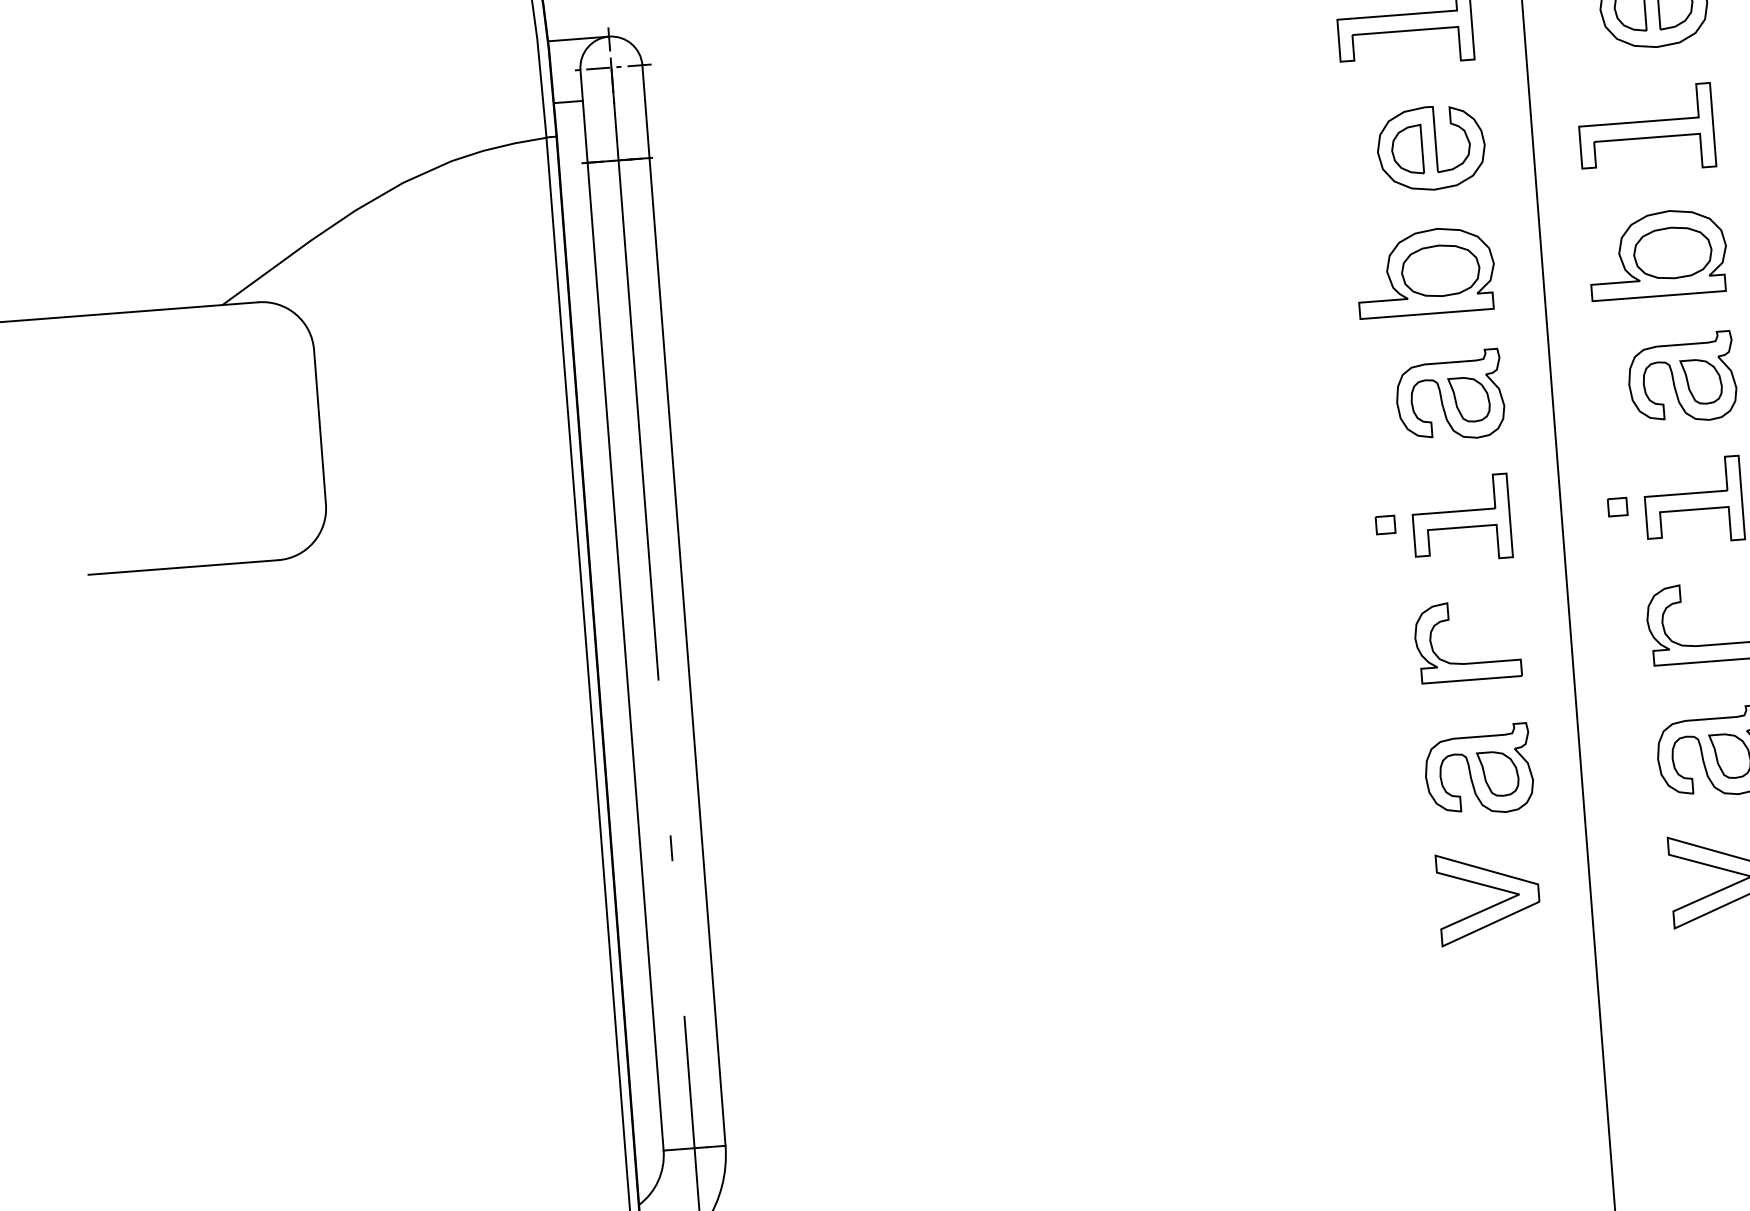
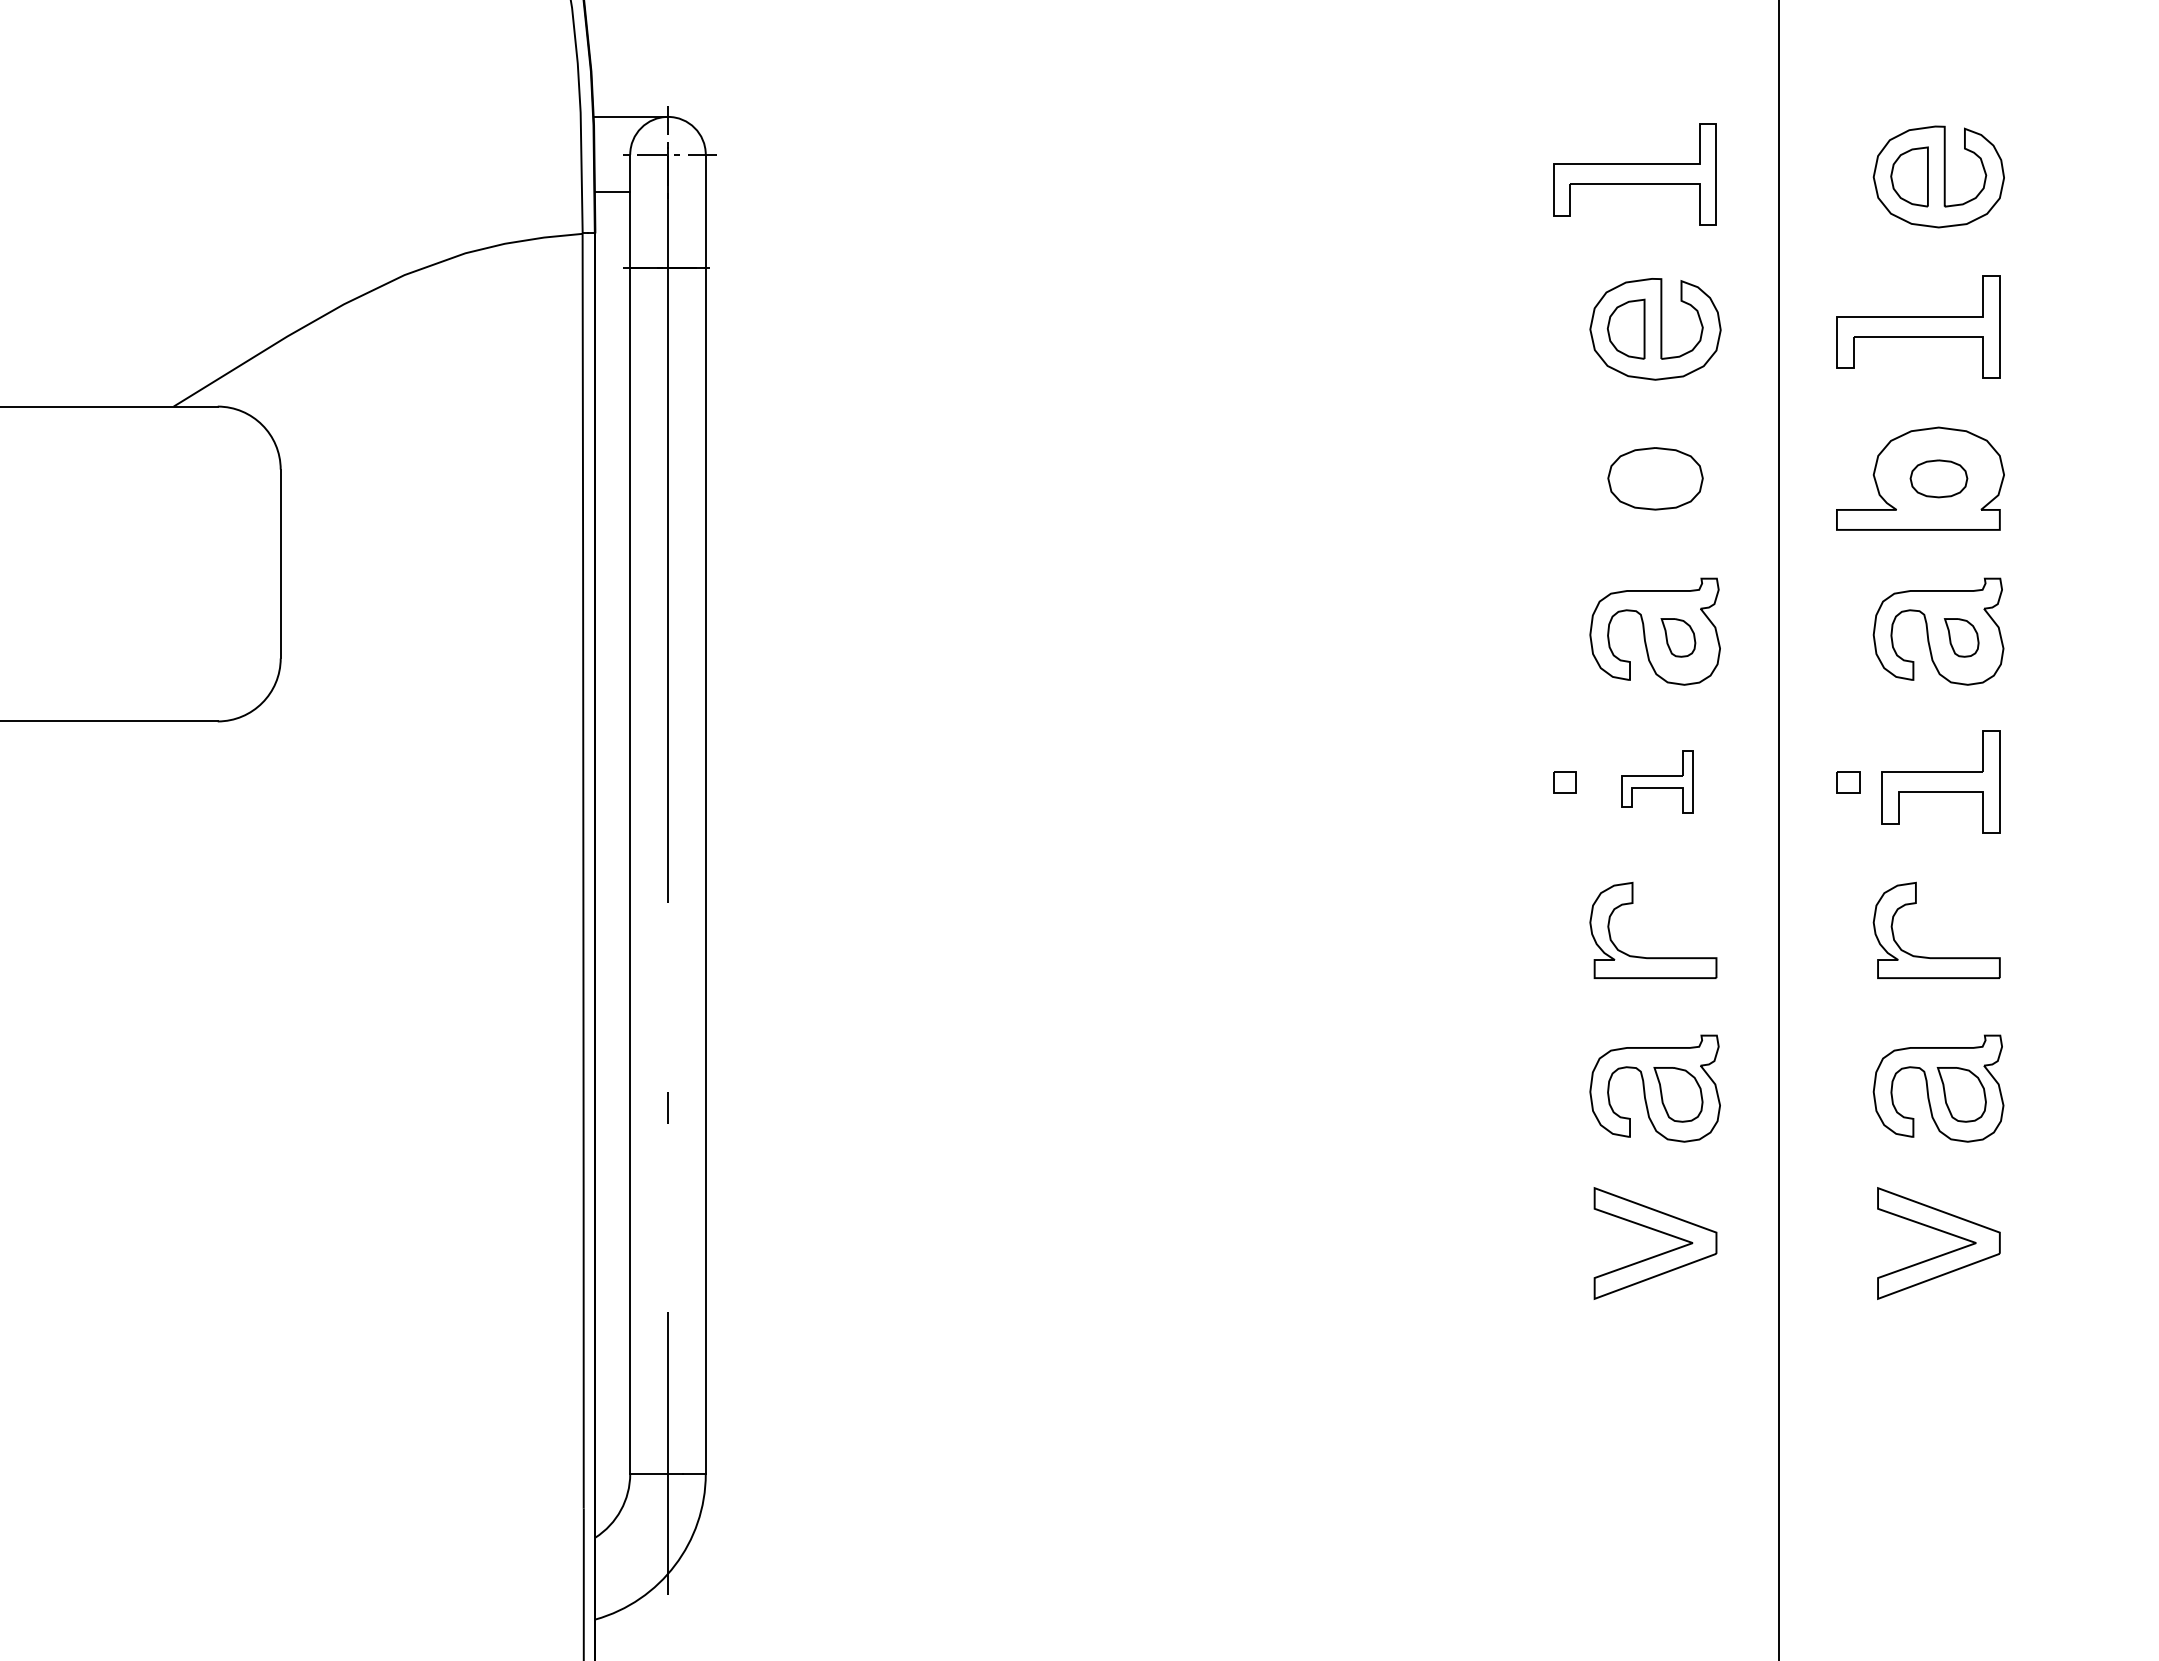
part: (1672, 252) -> (1938, 478), size x0.6
part: (1425, 271) -> (1636, 478), removed
part: (1701, 381) -> (1961, 637), size x0.7
part: (1469, 399) -> (1678, 637), size x0.7
part: (1461, 518) -> (1657, 781), size x0.6

